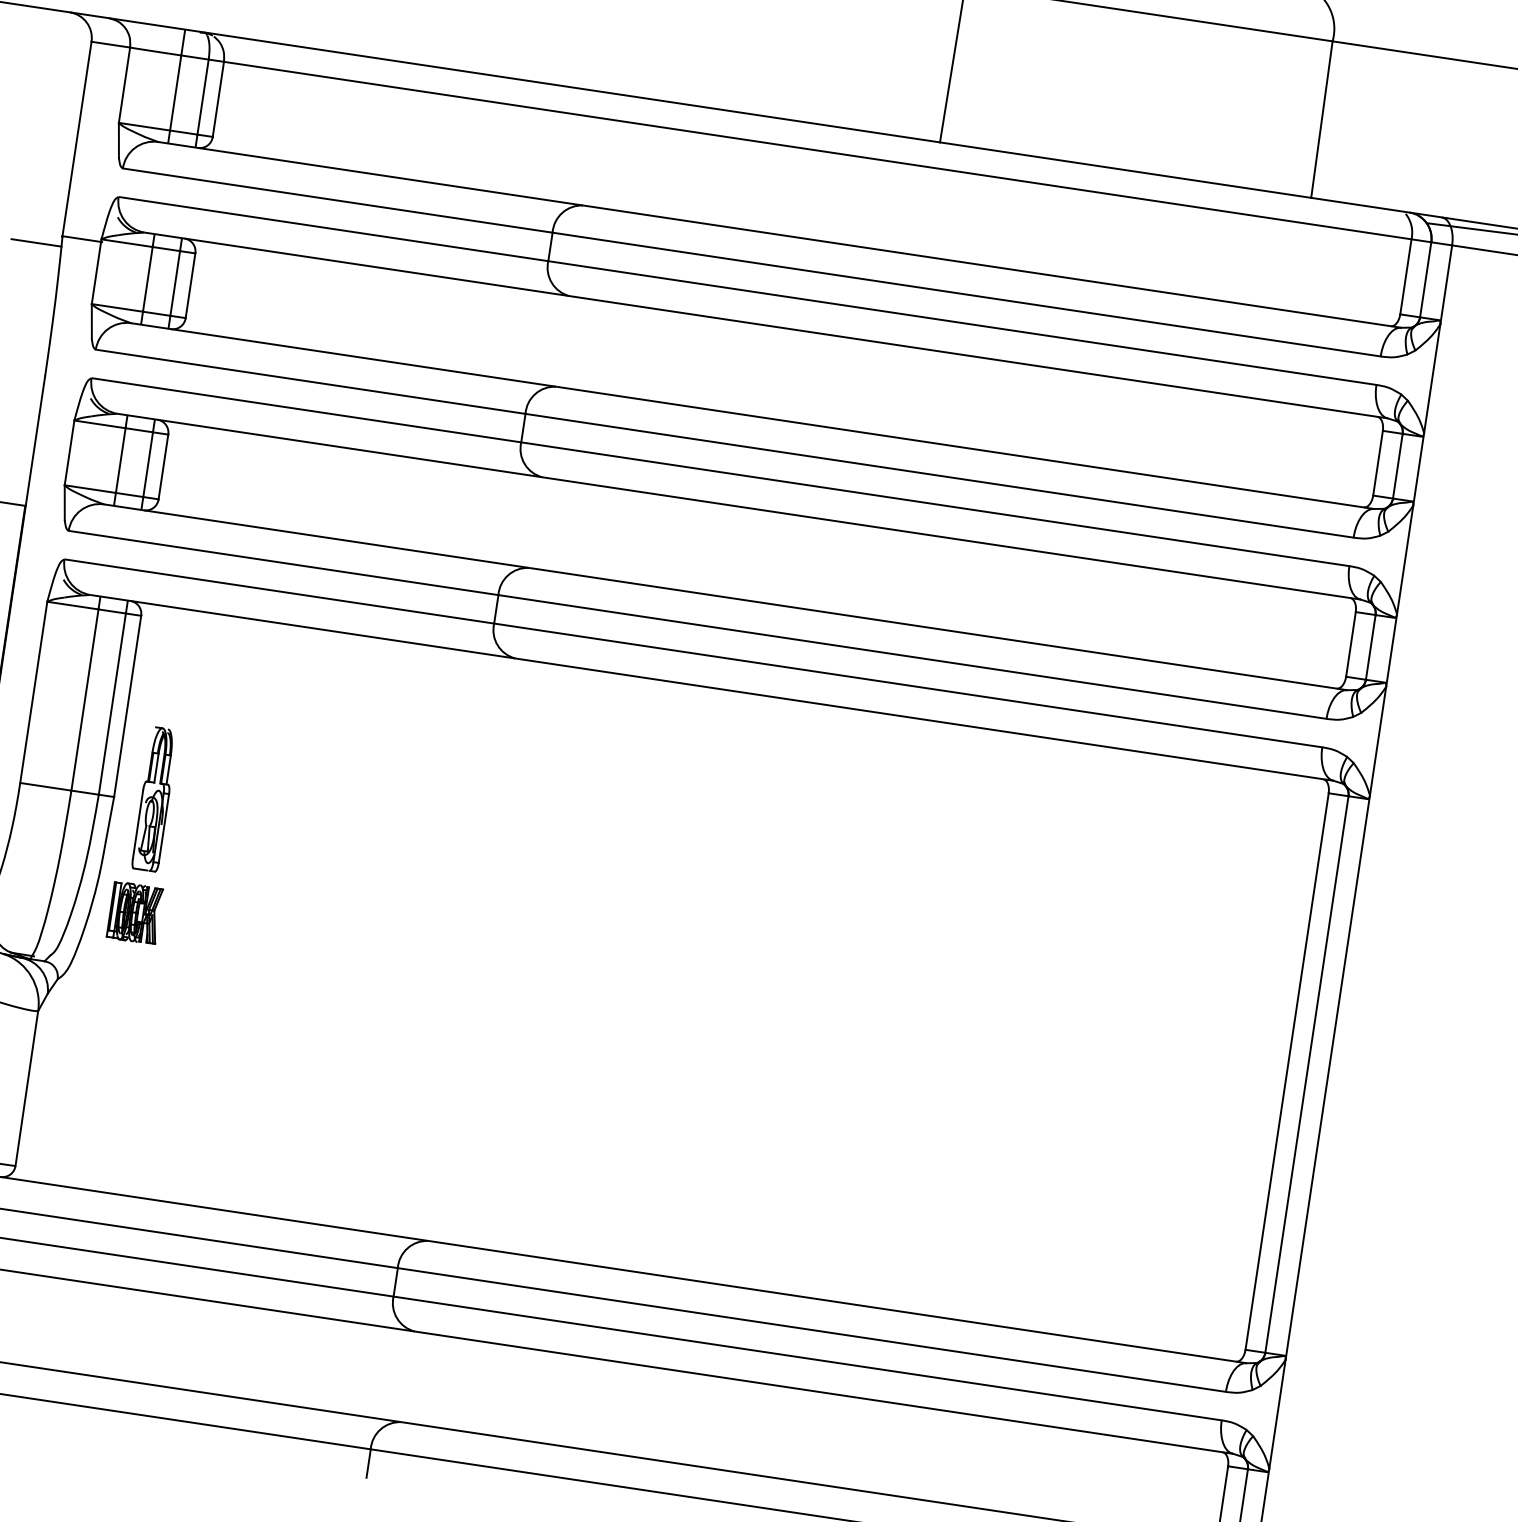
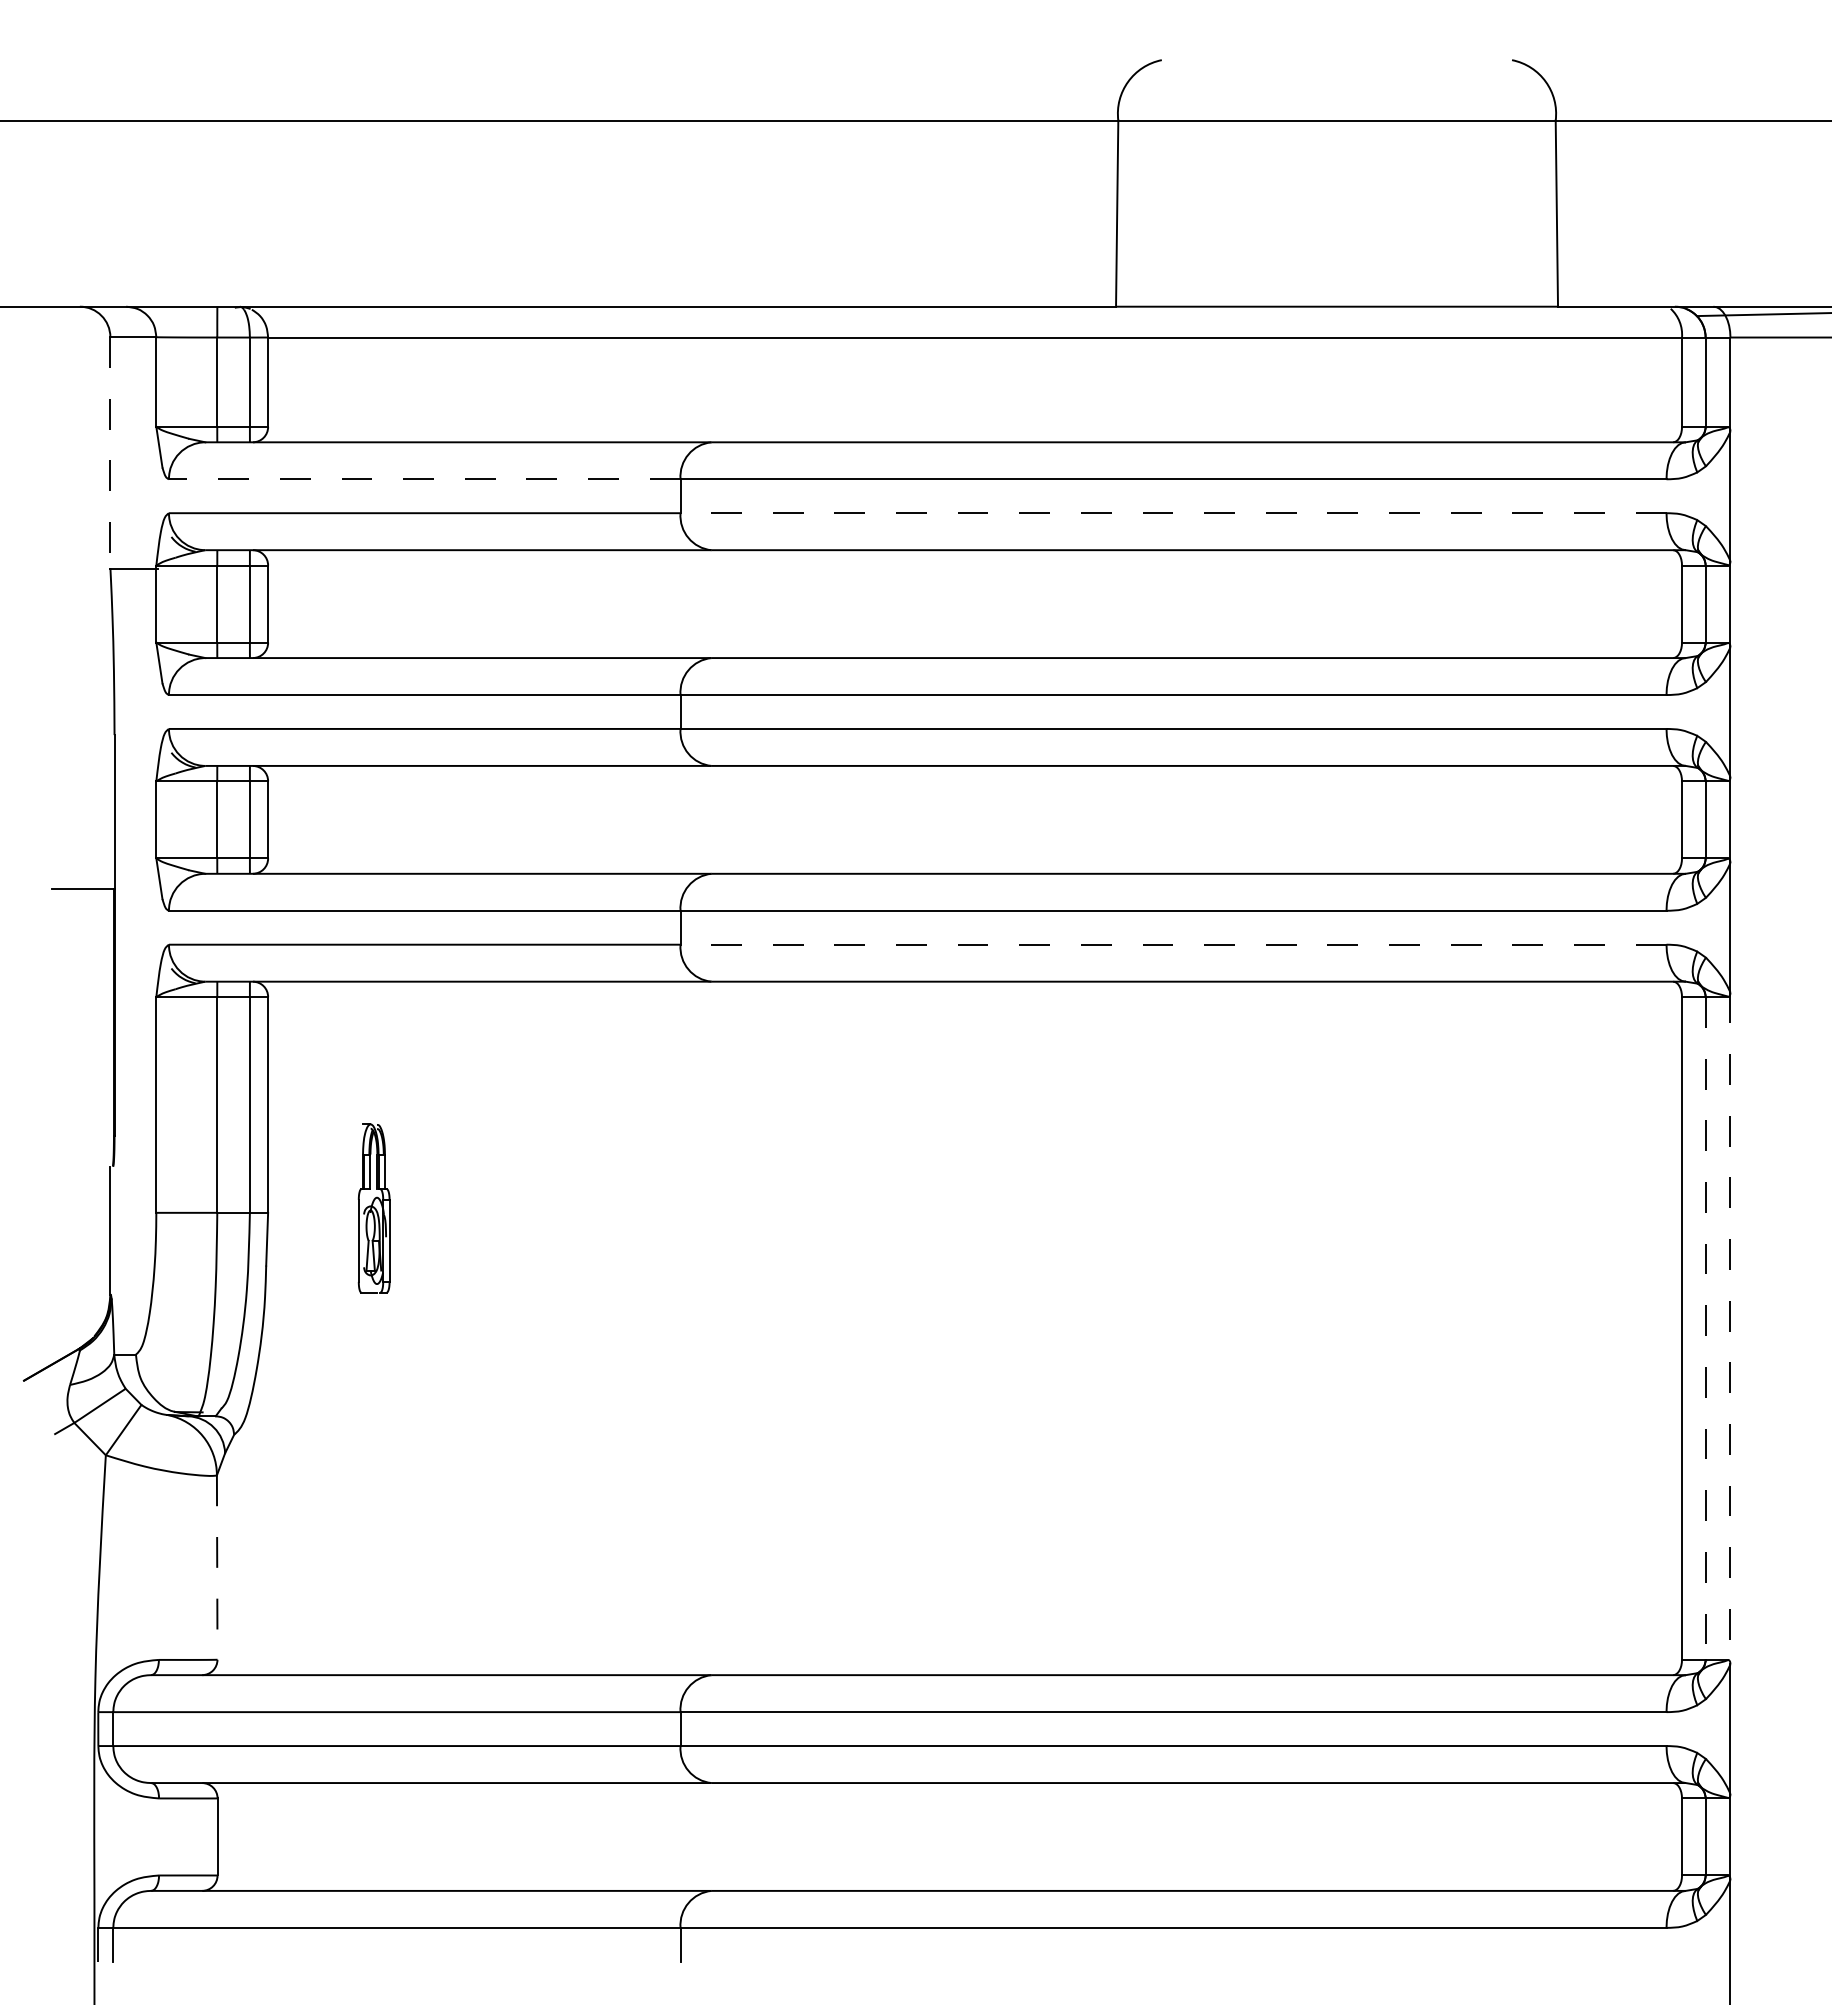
line: (77, 139) -> (110, 453), solid -> dashed
line: (337, 200) -> (424, 479), solid -> dashed
line: (36, 243) -> (81, 581), removed
line: (962, 323) -> (1173, 513), solid -> dashed
line: (908, 685) -> (1173, 944), solid -> dashed
part: (154, 799) -> (373, 1208), moved
part: (134, 913) -> (312, 1344), removed
line: (1306, 1074) -> (1705, 1328), solid -> dashed
line: (1327, 1077) -> (1730, 1328), solid -> dashed
line: (26, 1089) -> (217, 1568), solid -> dashed

